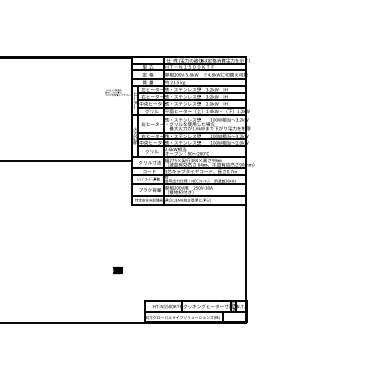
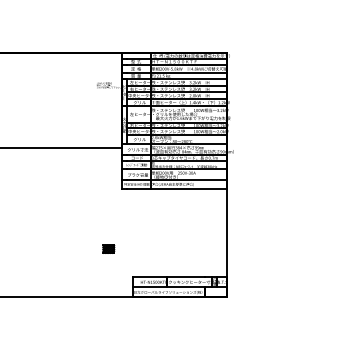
part: (117, 270) -> (108, 249), size x1.6

